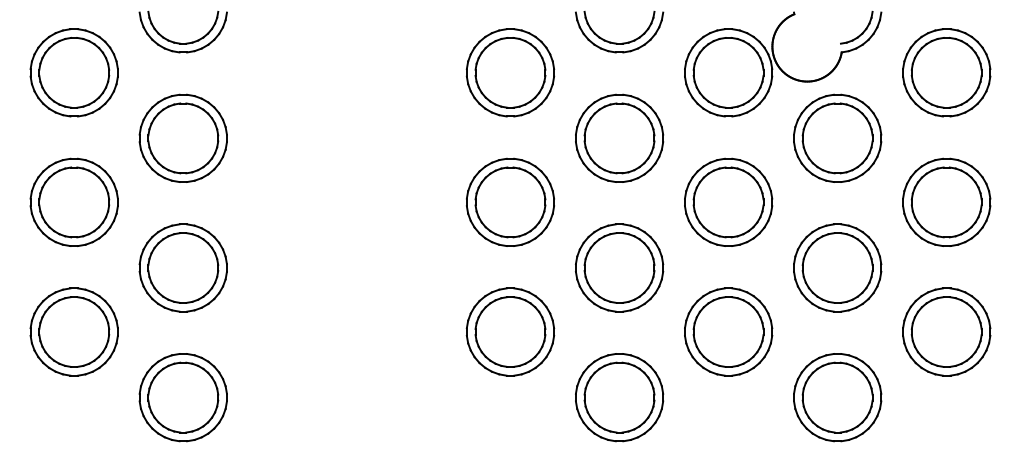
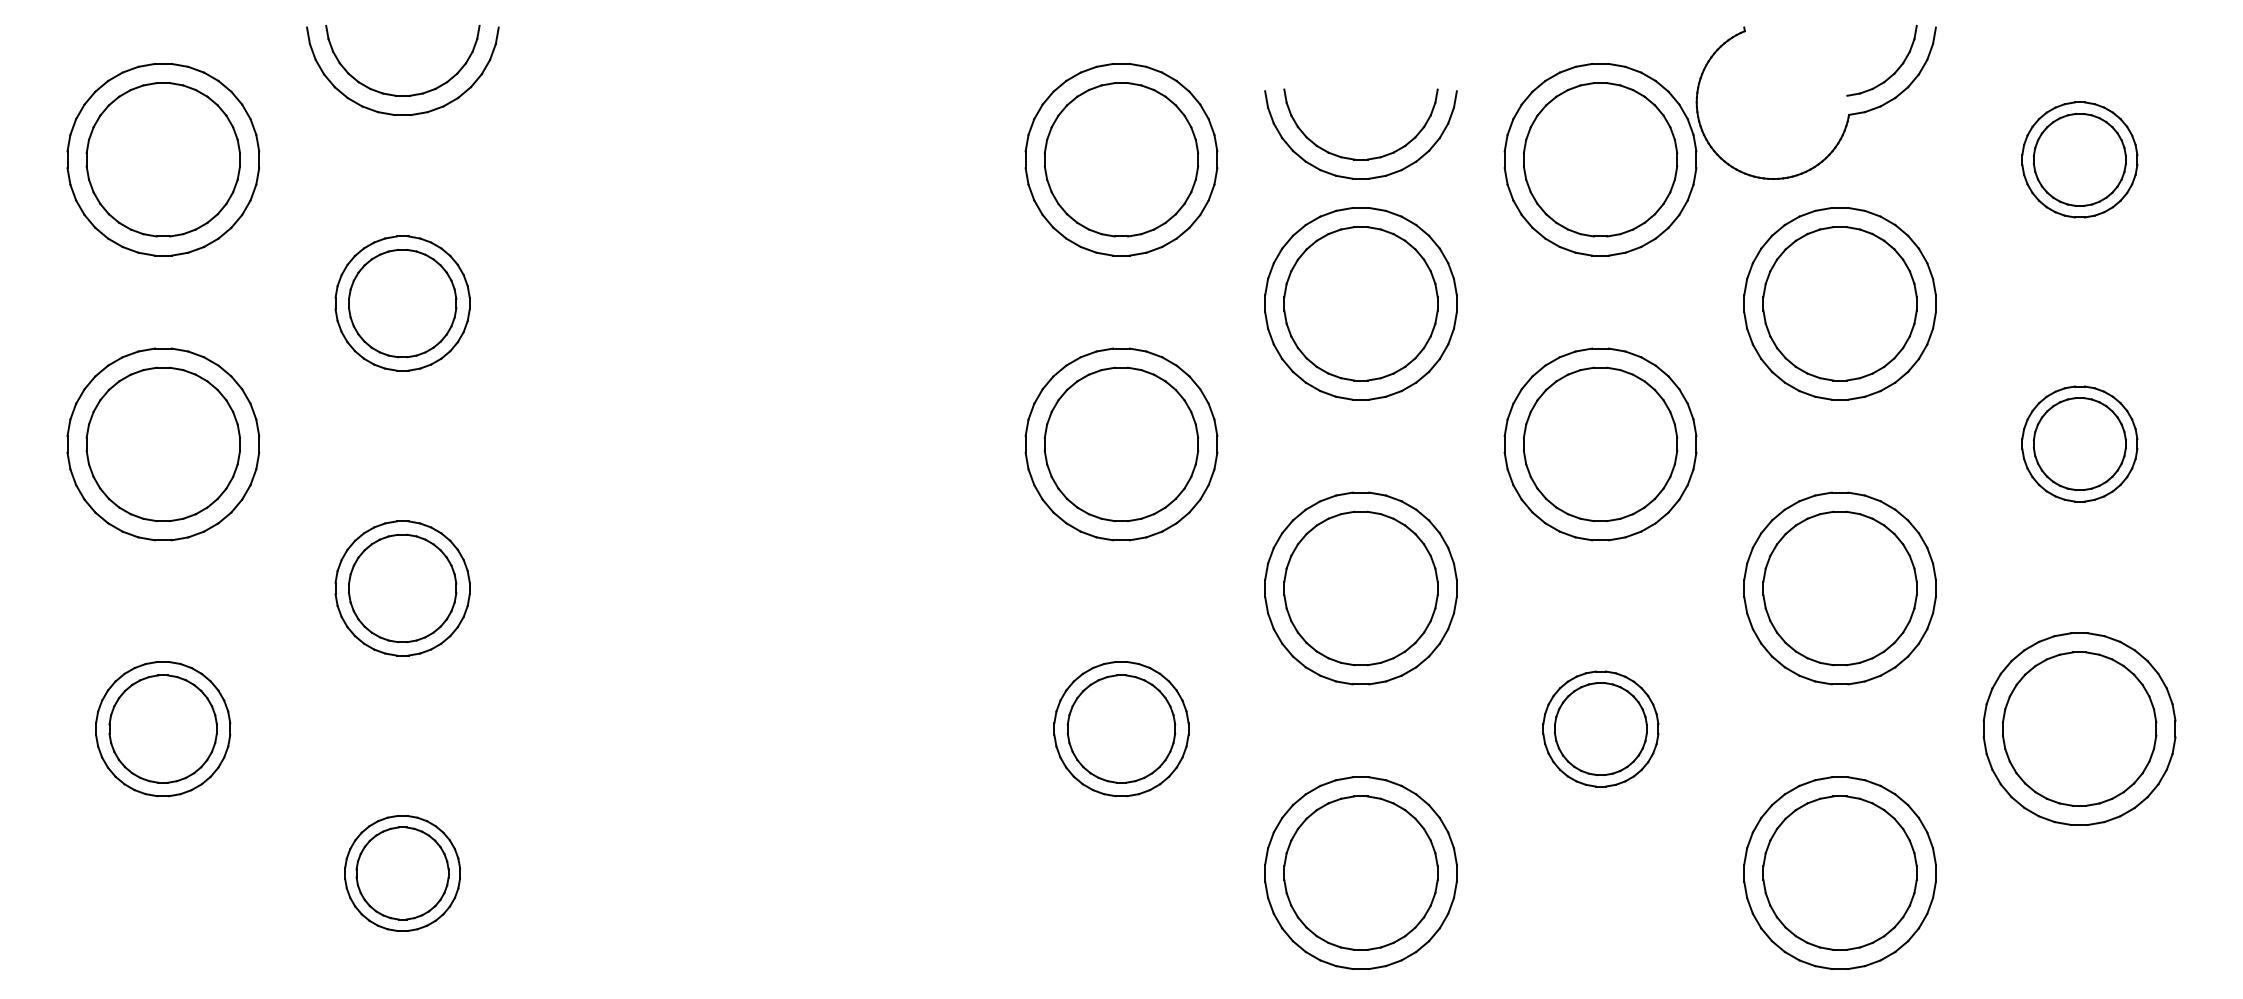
part: (616, 42) -> (1354, 156), moved
part: (946, 72) -> (2079, 159), size x0.6
part: (182, 137) -> (401, 301), size x0.7
part: (946, 201) -> (2079, 442), size x0.6
part: (182, 267) -> (401, 587), size x0.7
part: (73, 331) -> (161, 727), size x0.7
part: (510, 331) -> (1121, 727), size x0.7
part: (728, 331) -> (1600, 727), size x0.6
part: (182, 397) -> (401, 872), size x0.6

